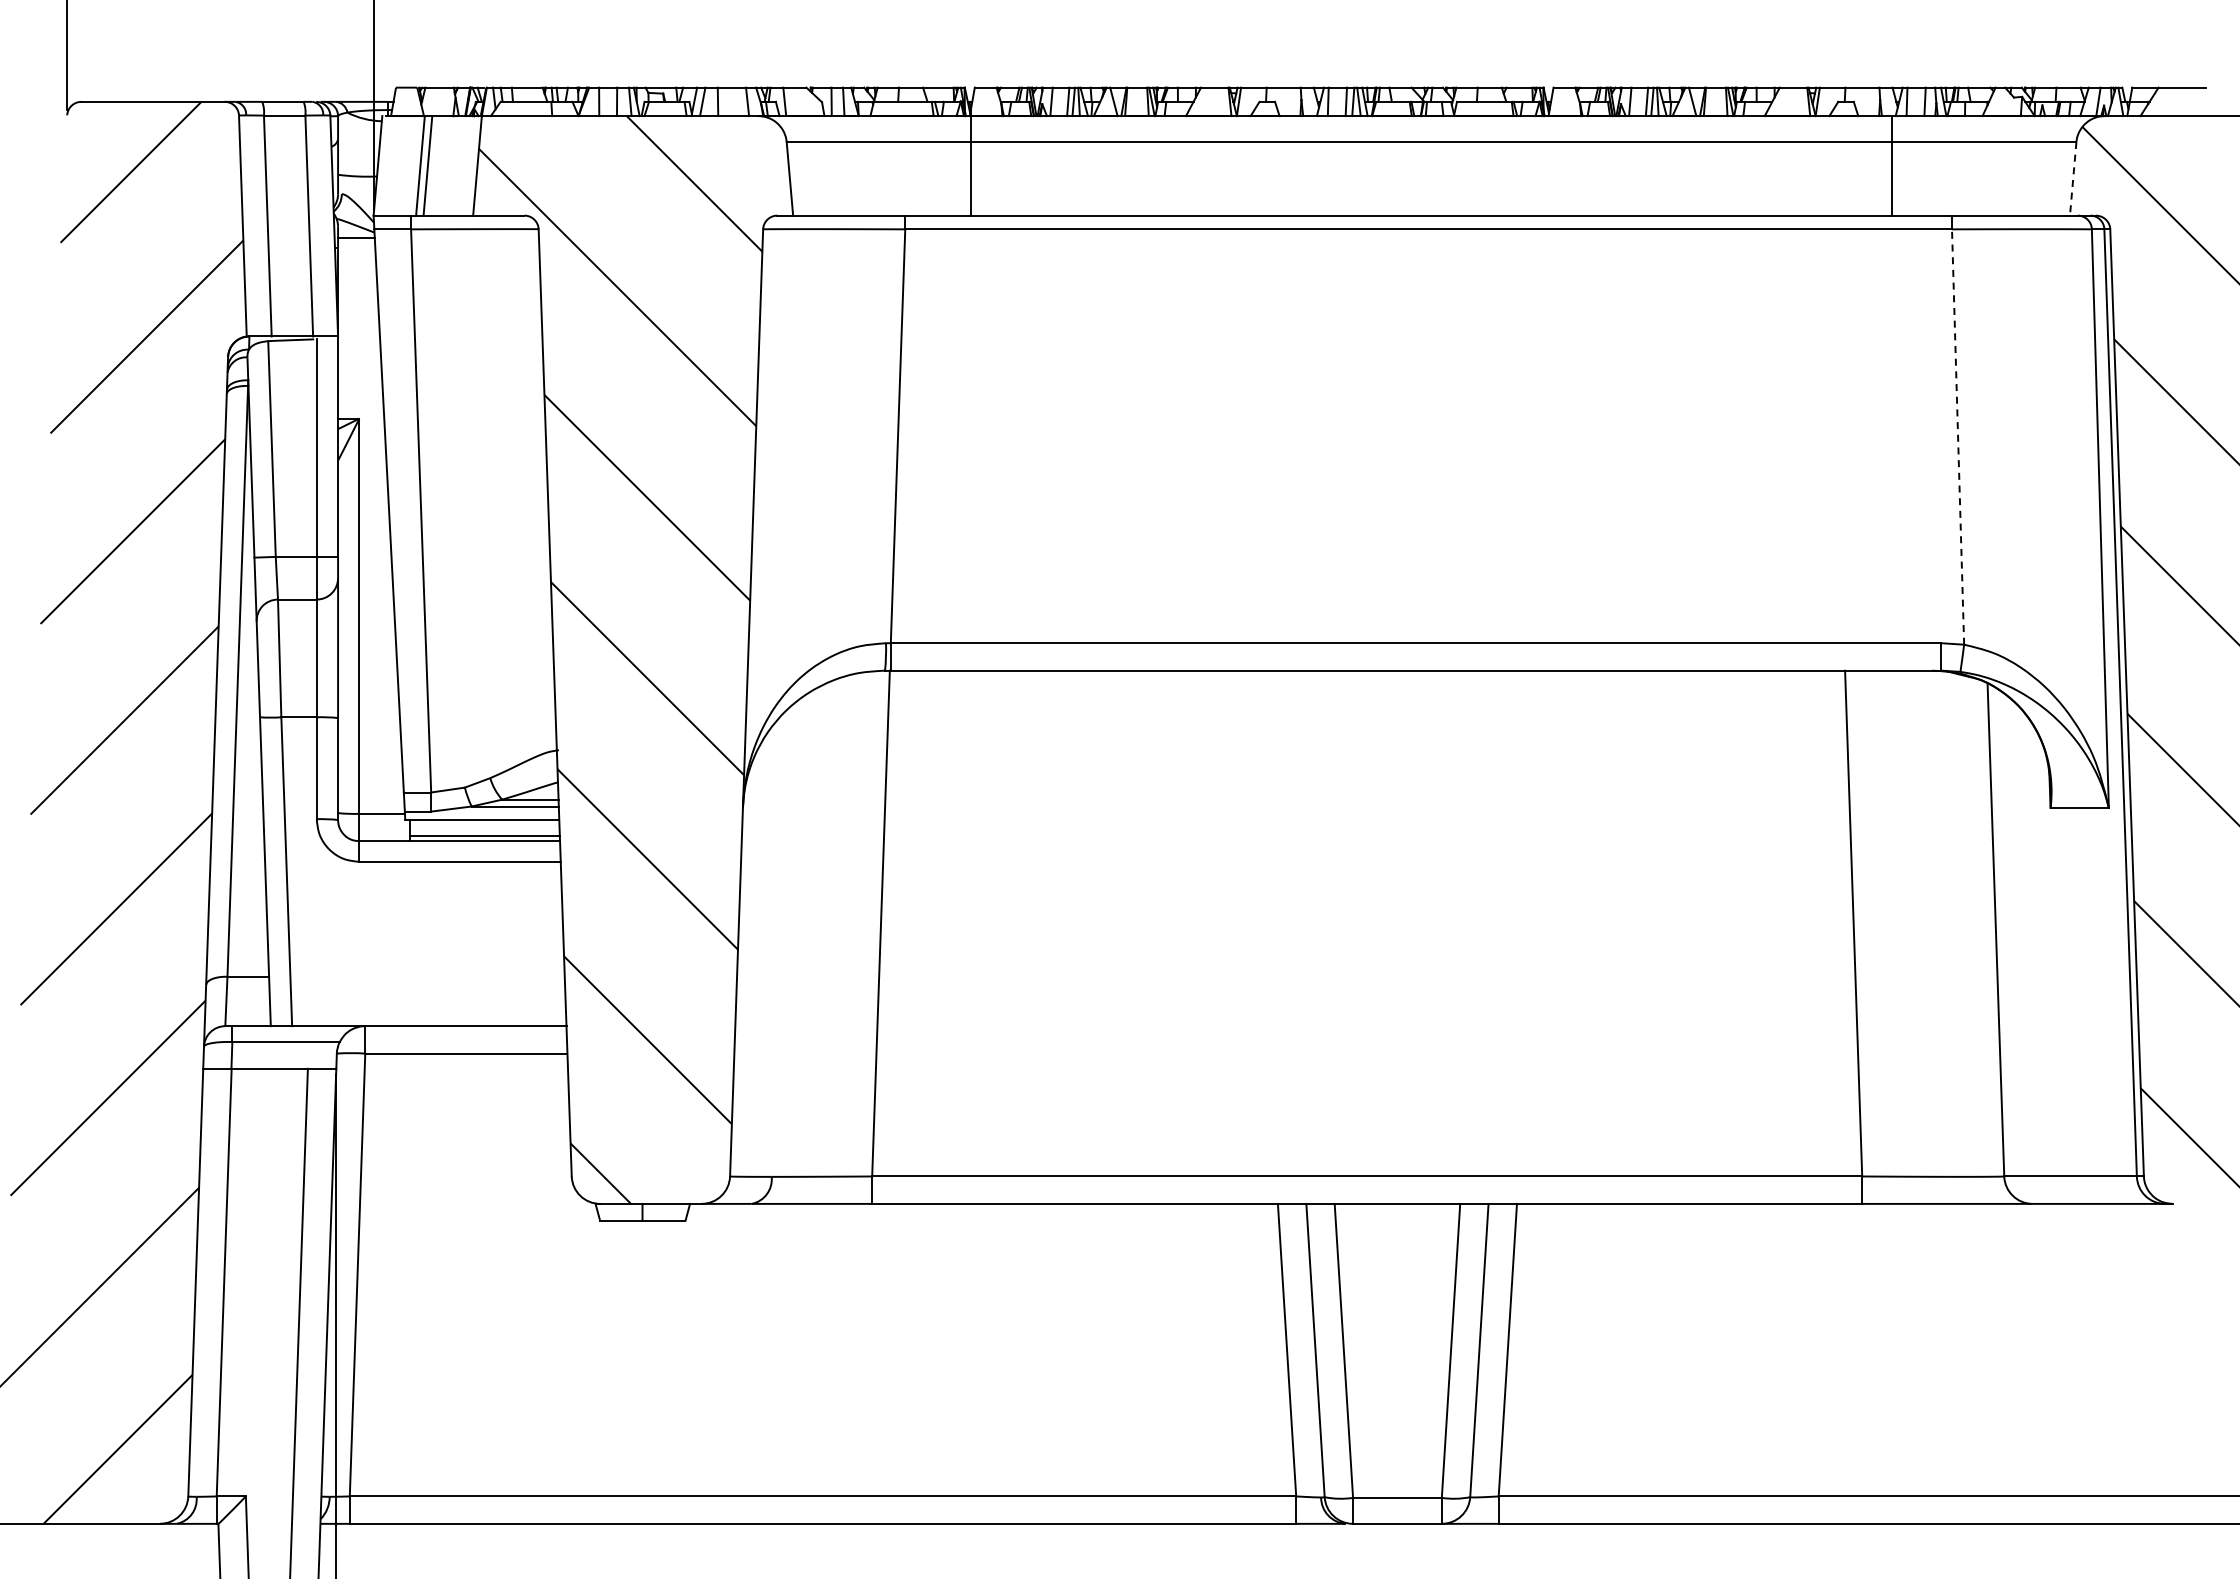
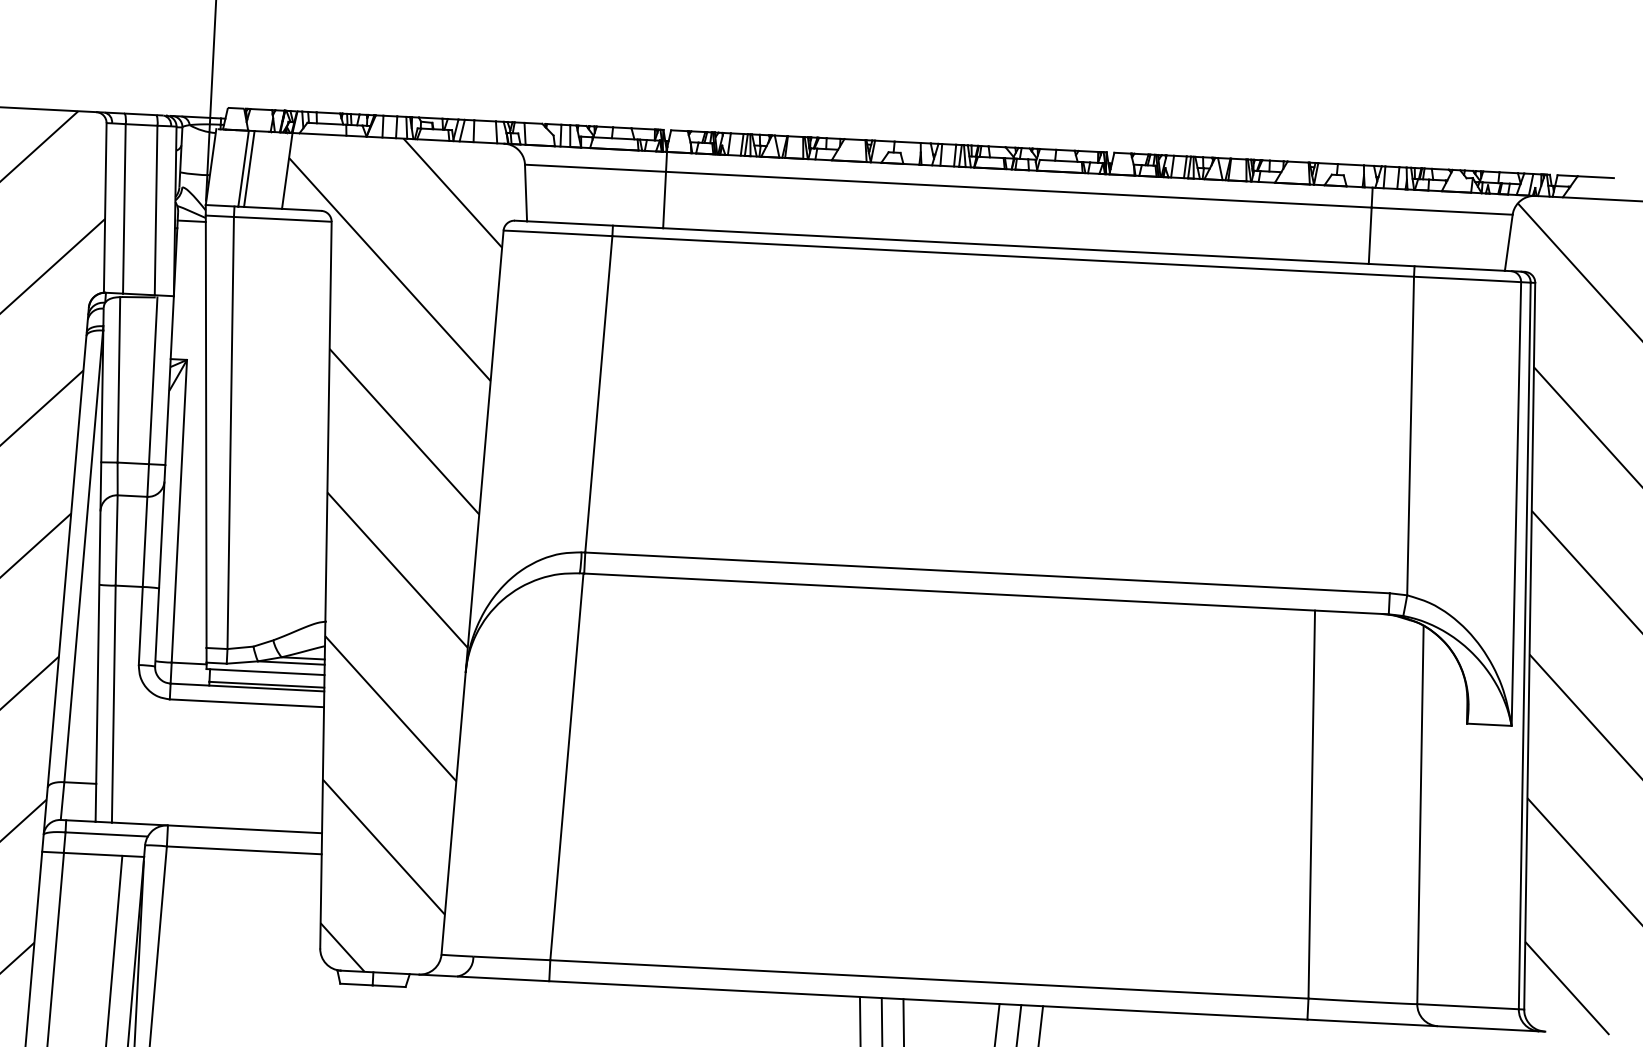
line: (2073, 178) -> (1509, 242), dashed -> solid
line: (1958, 437) -> (1410, 436), dashed -> solid

